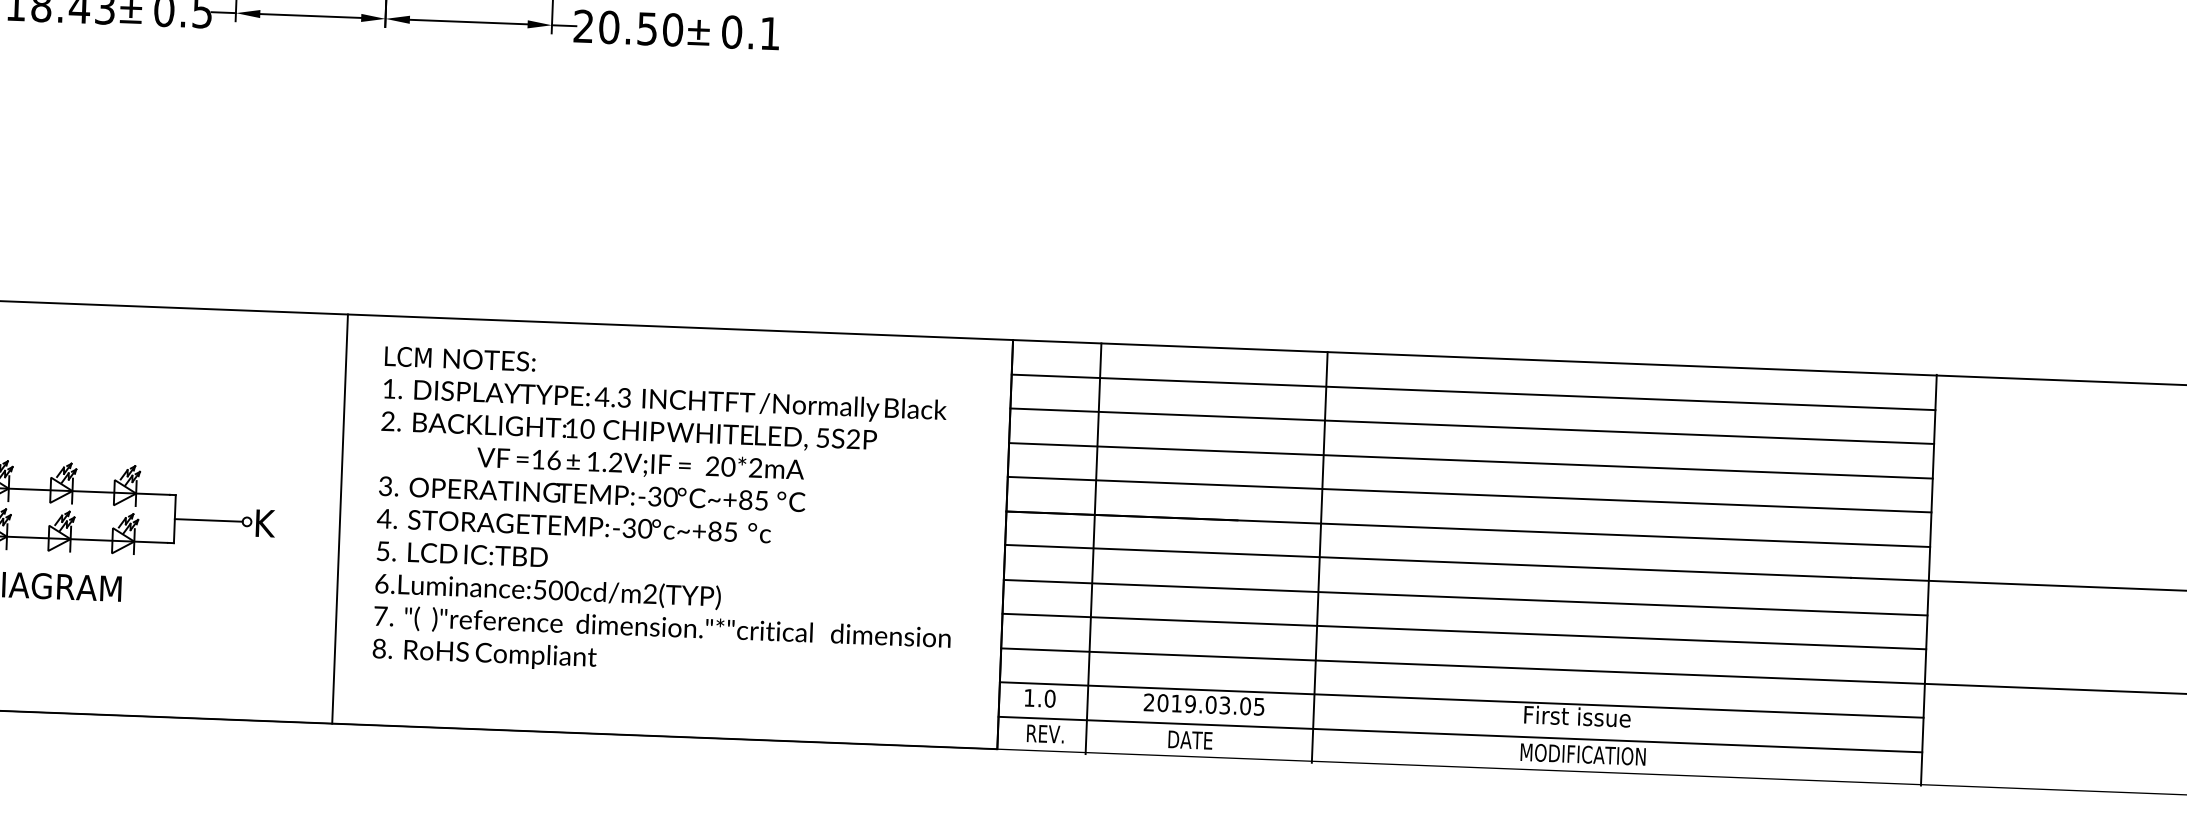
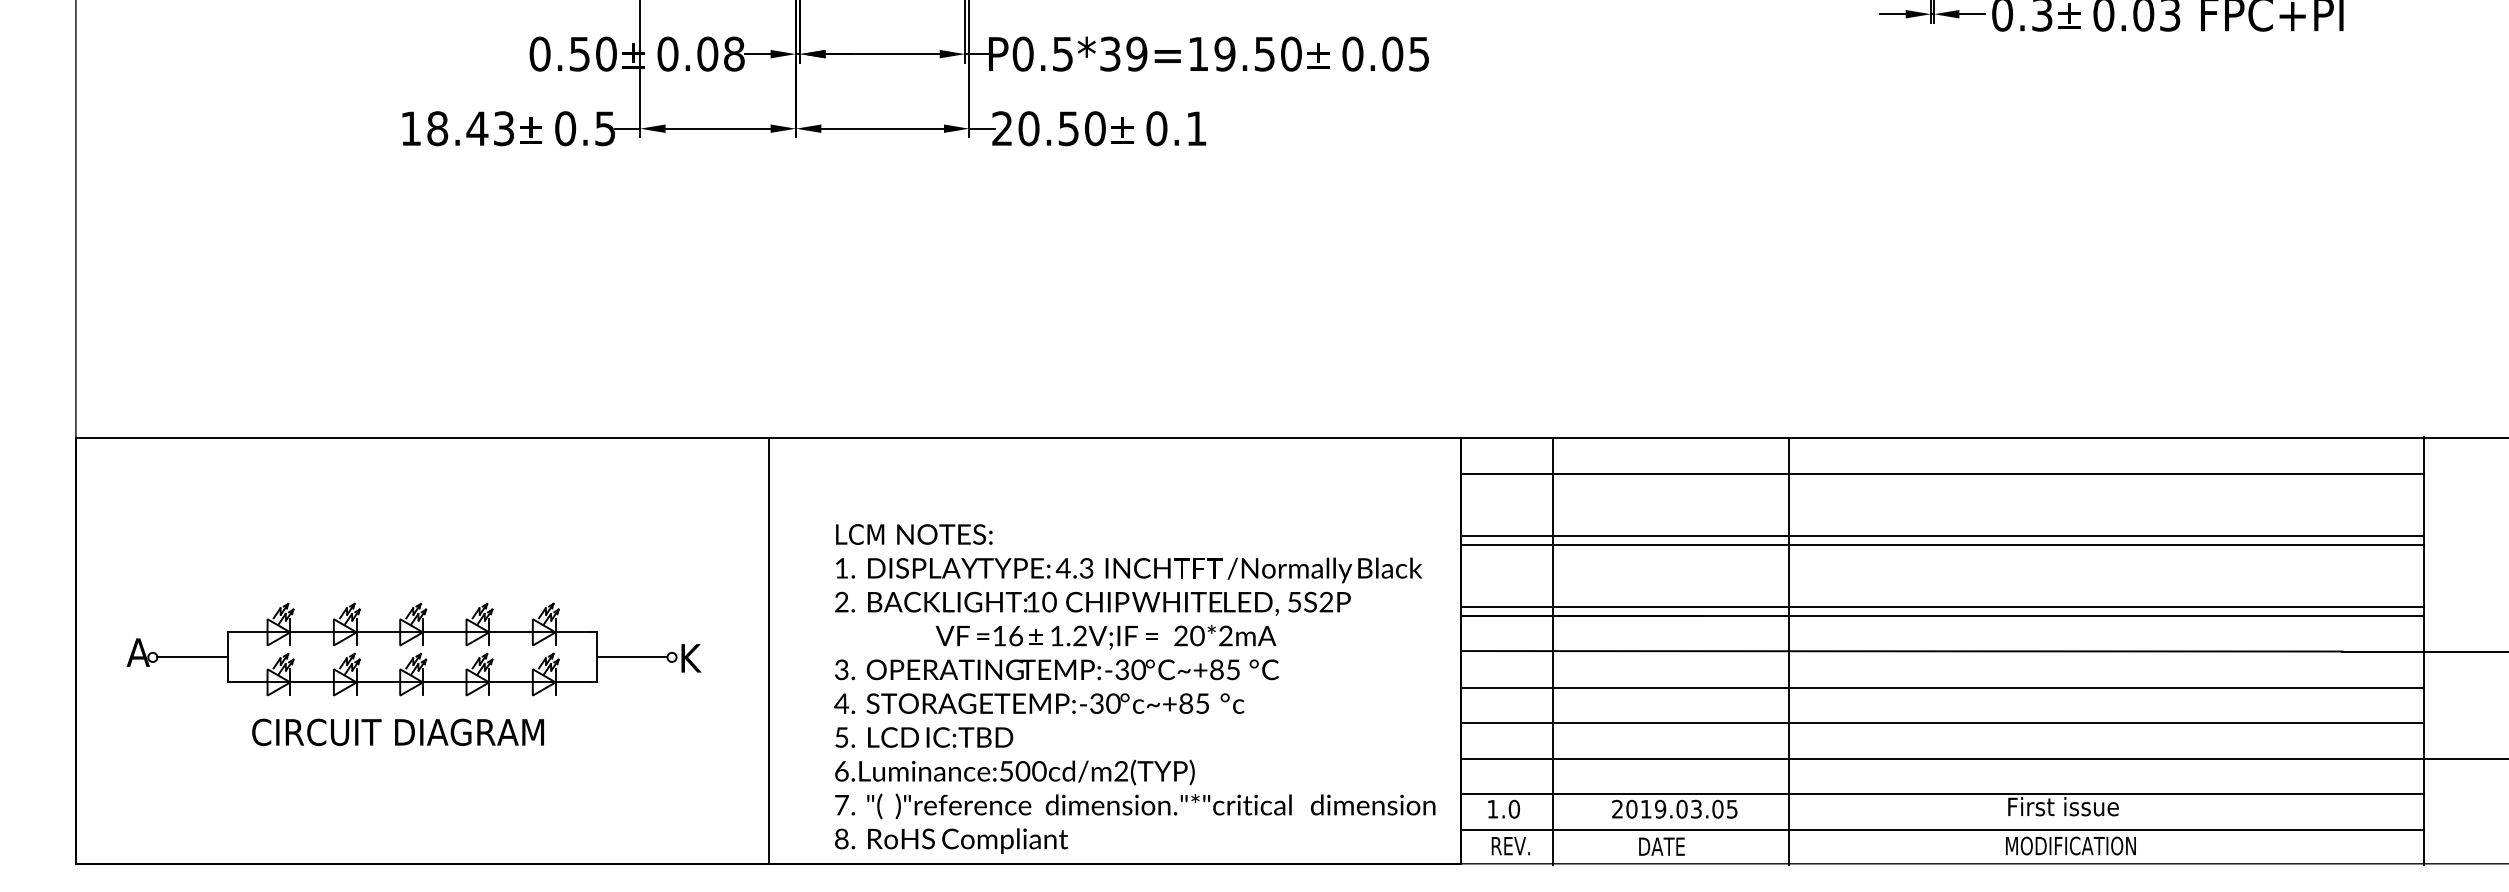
line: (1472, 425) -> (1942, 535), moved
line: (1469, 494) -> (1942, 607), moved
text: (666, 515) -> (1134, 688), moved

